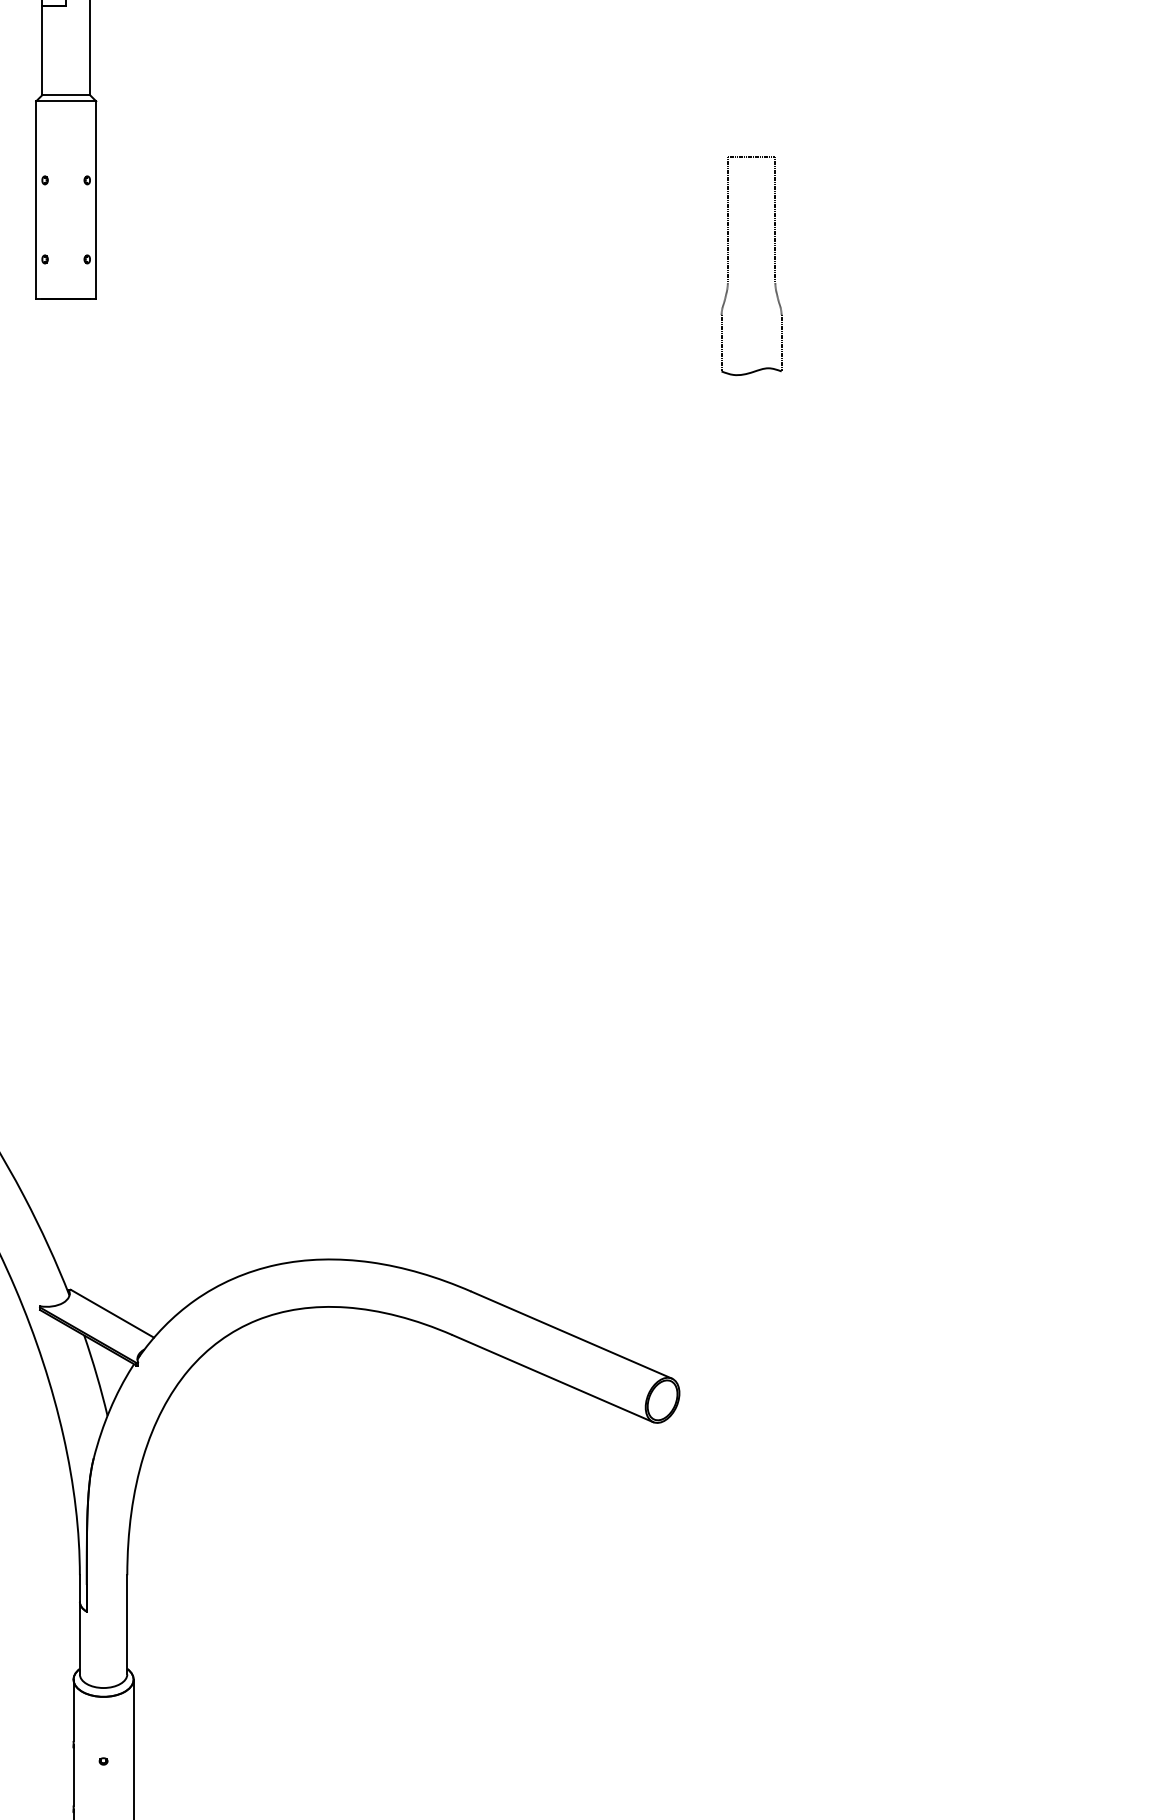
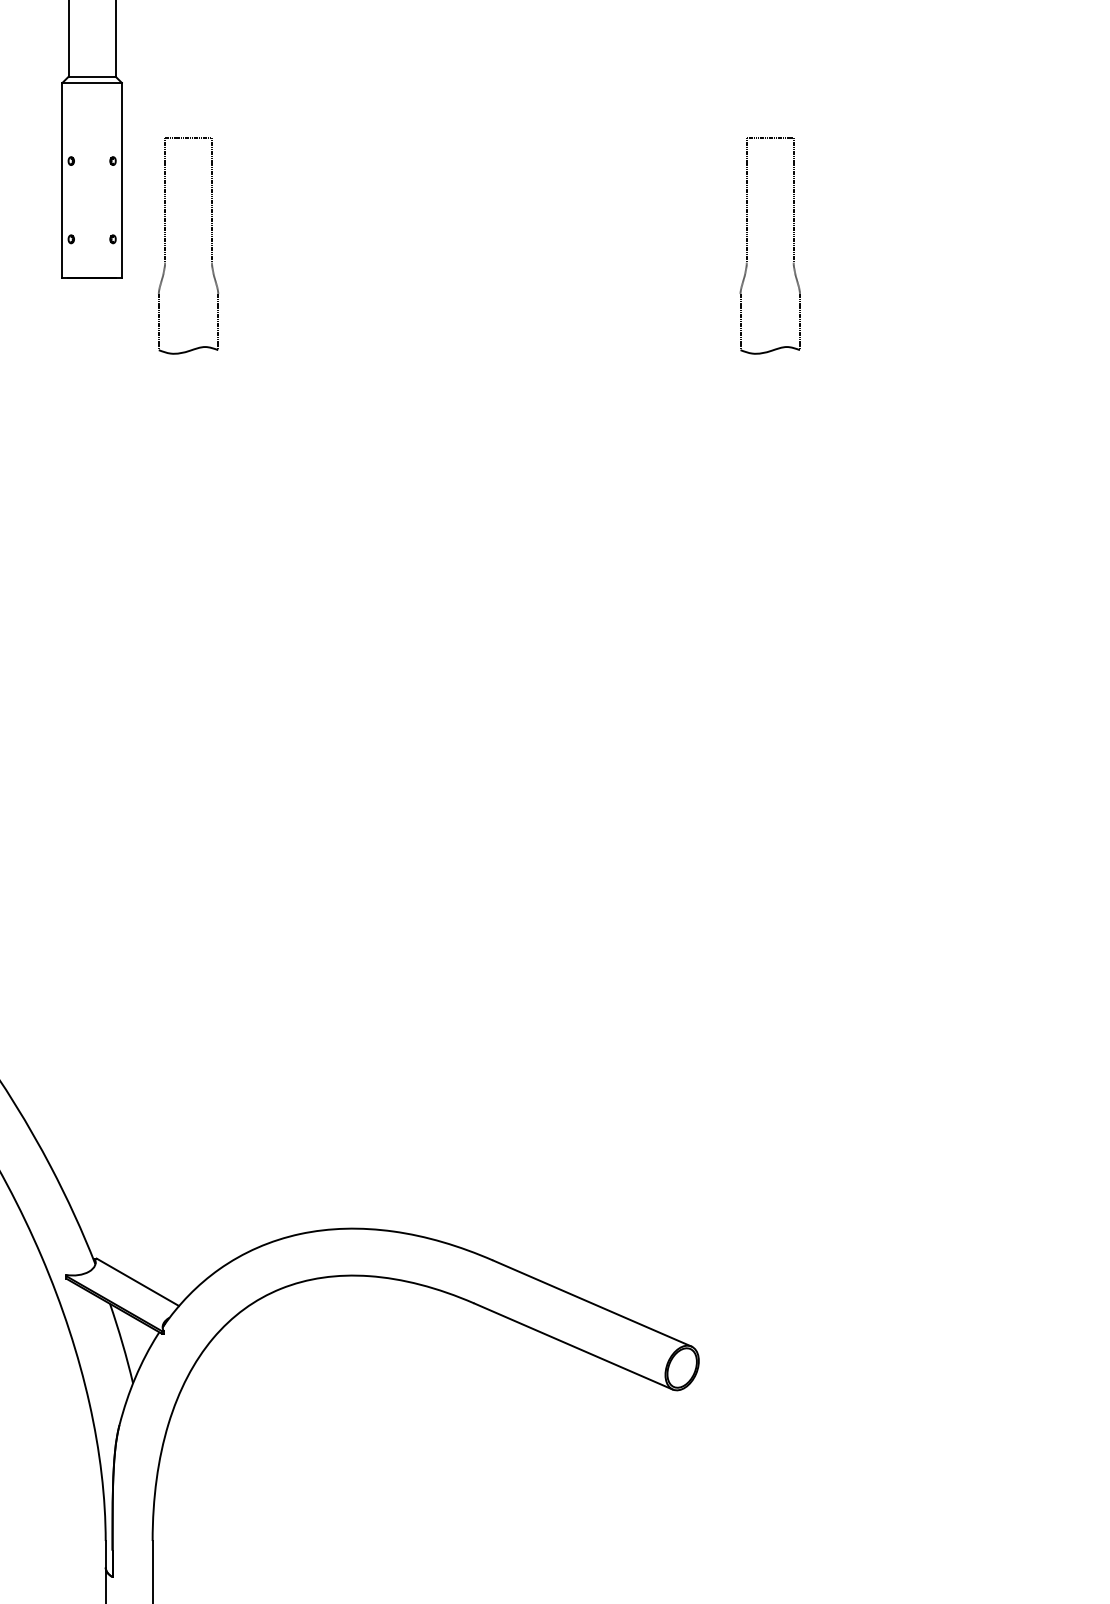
part: (140, 266) -> (165, 246), added

